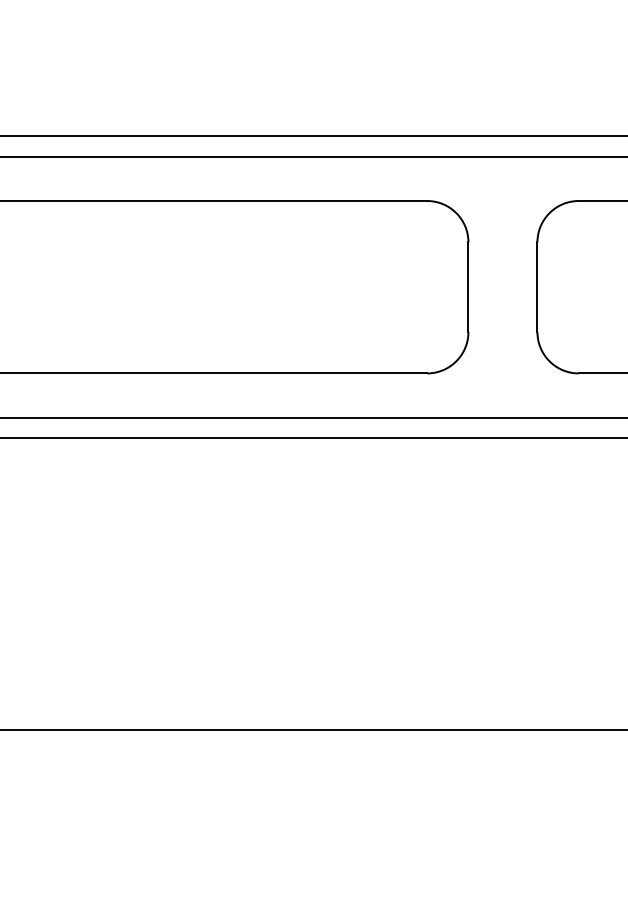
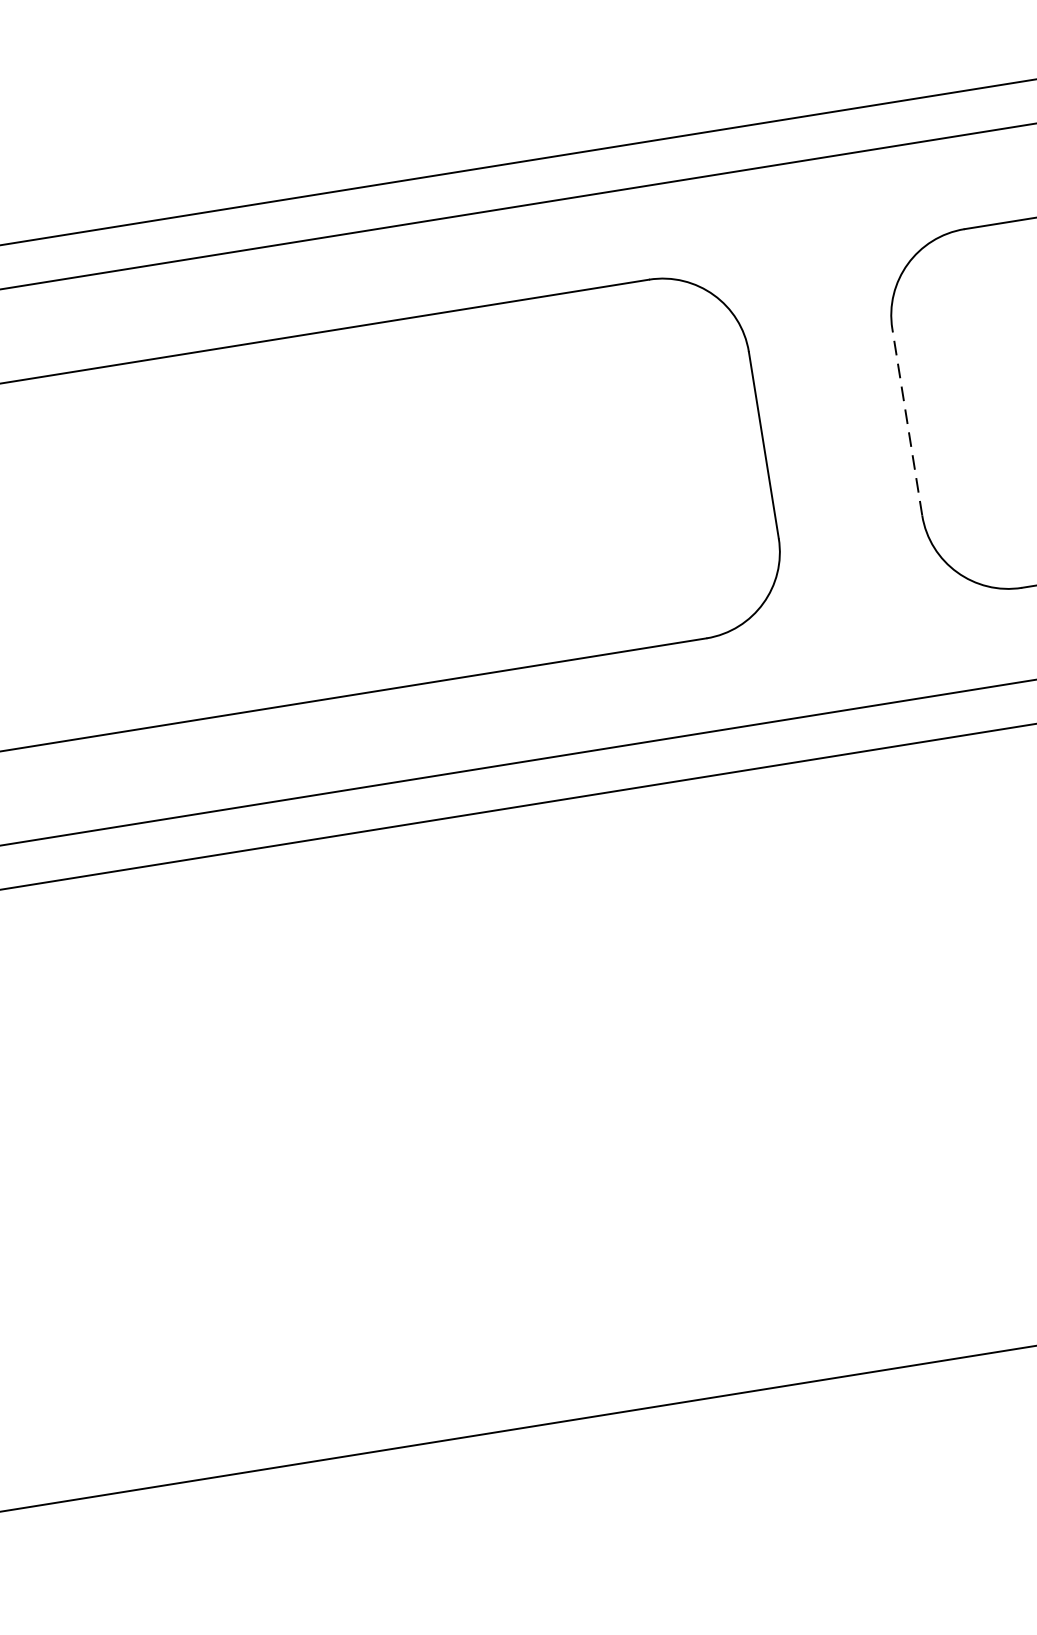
line: (537, 287) -> (907, 422), solid -> dashed

